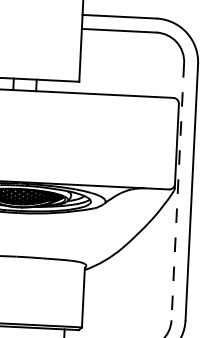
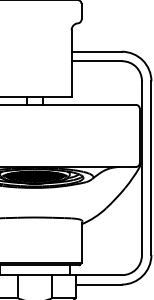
line: (177, 192) -> (141, 168), dashed -> solid

